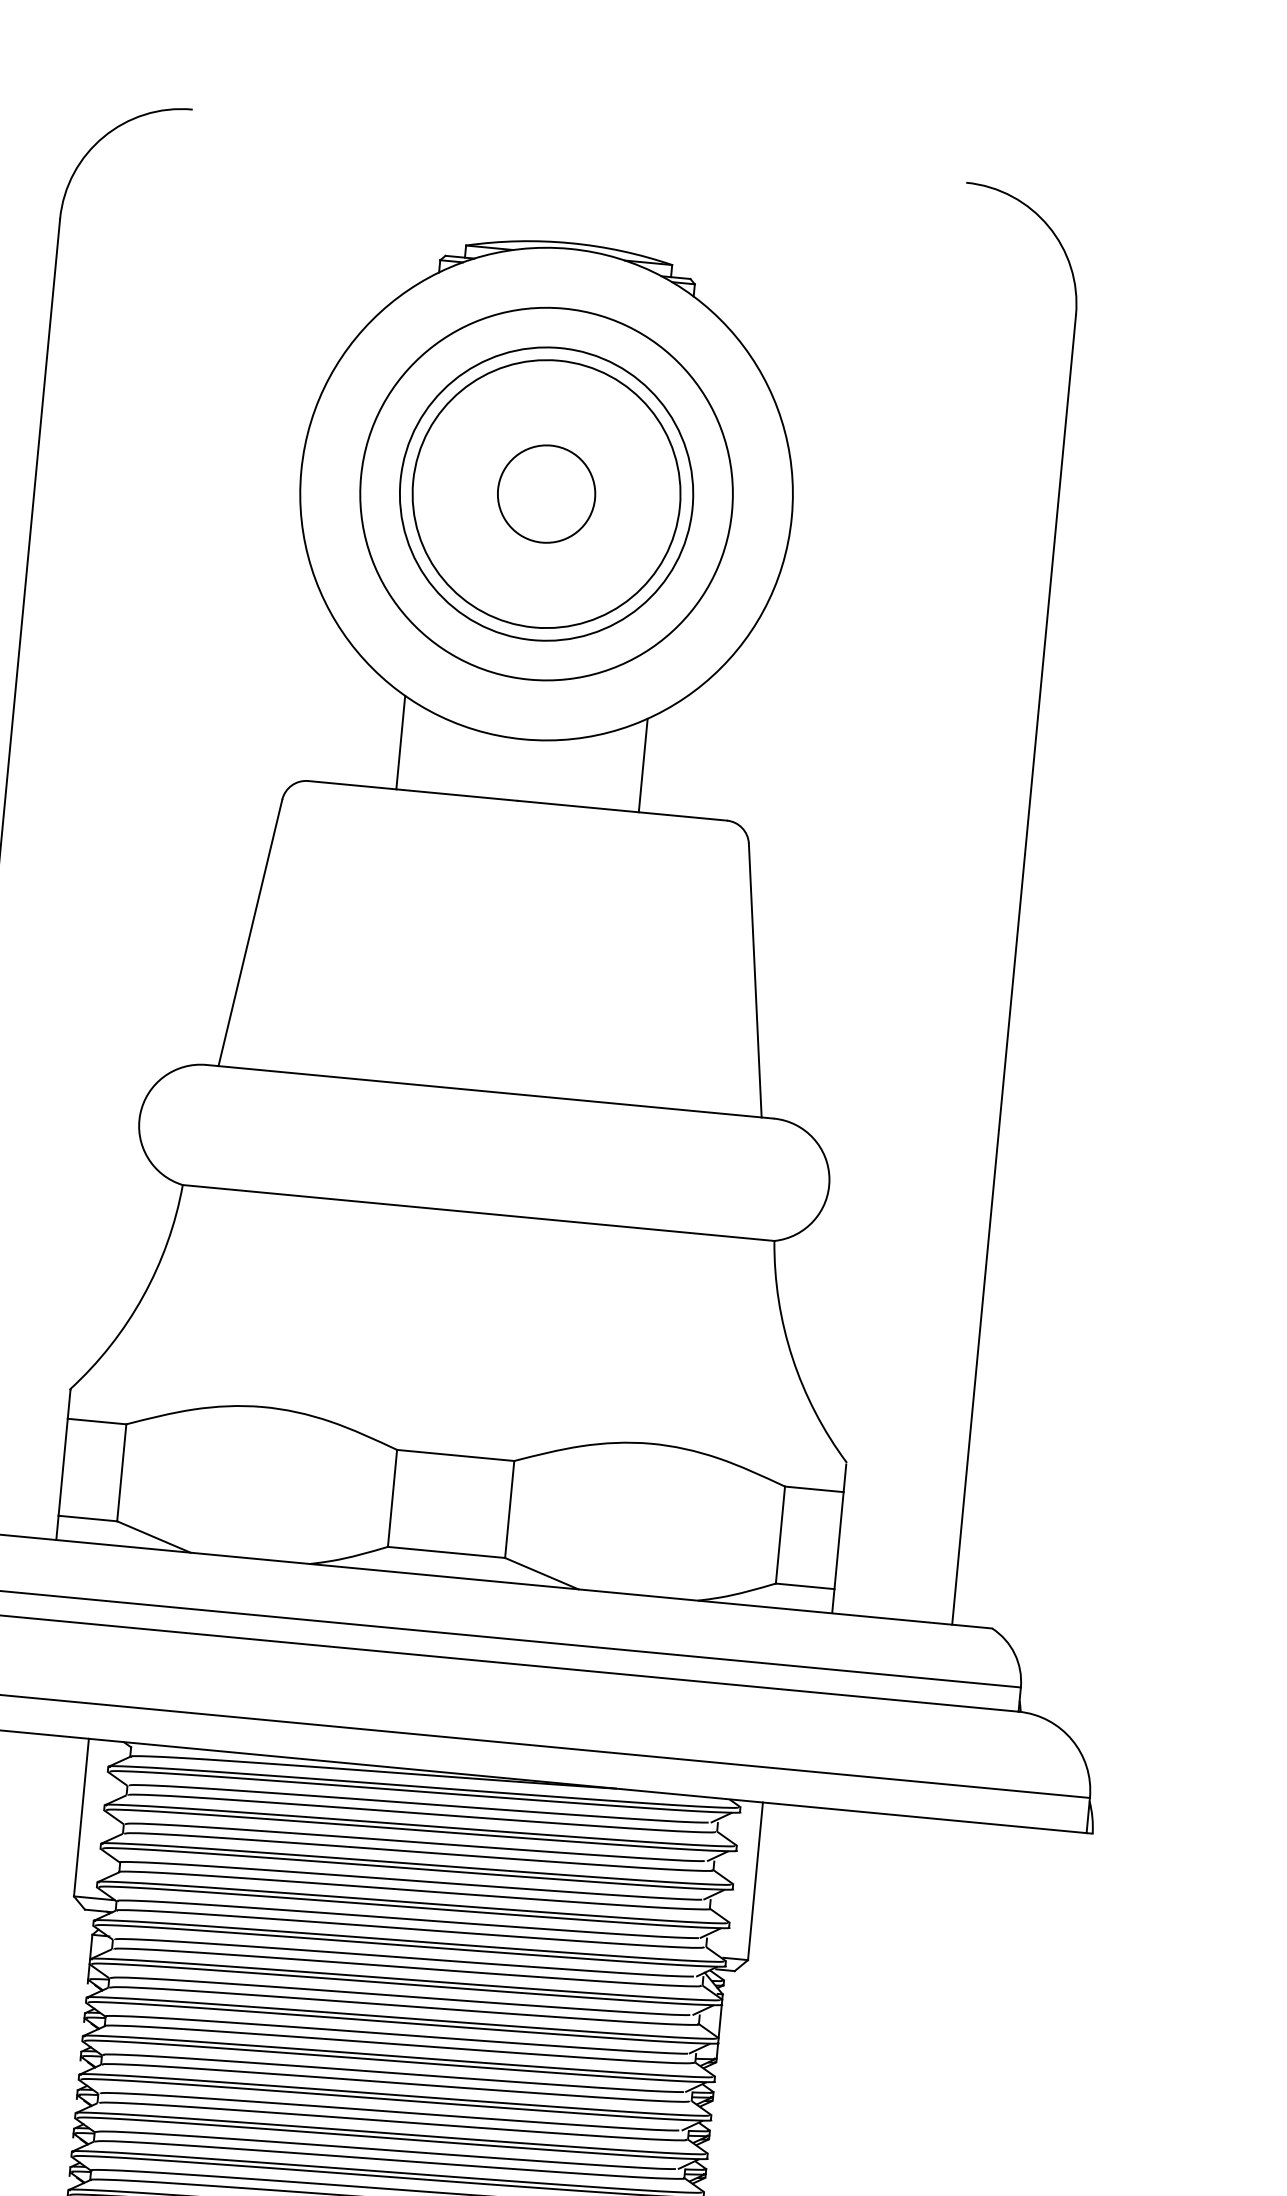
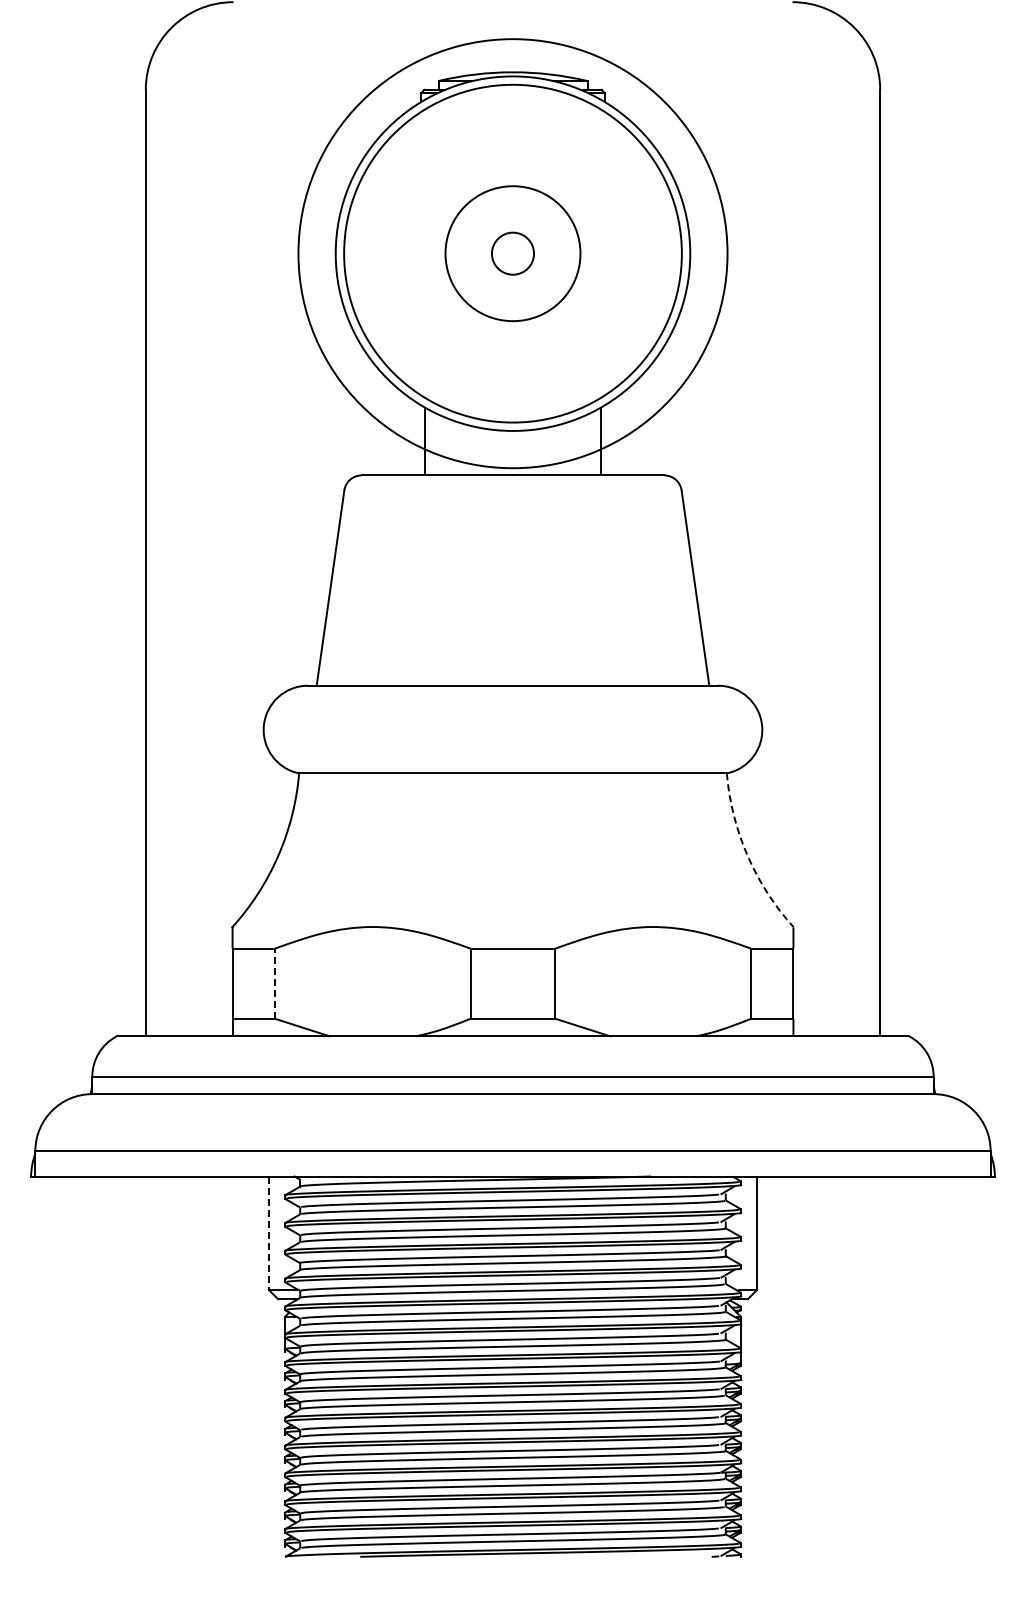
circle: (545, 493) -> (512, 253), size x0.6
circle: (545, 493) -> (512, 253), size x0.7
circle: (545, 493) -> (512, 253), size x1.6
circle: (545, 493) -> (512, 253), size x1.6
arc: (792, 1357) -> (747, 855), solid -> dashed
line: (121, 1472) -> (274, 983), solid -> dashed
line: (81, 1817) -> (269, 1233), solid -> dashed

